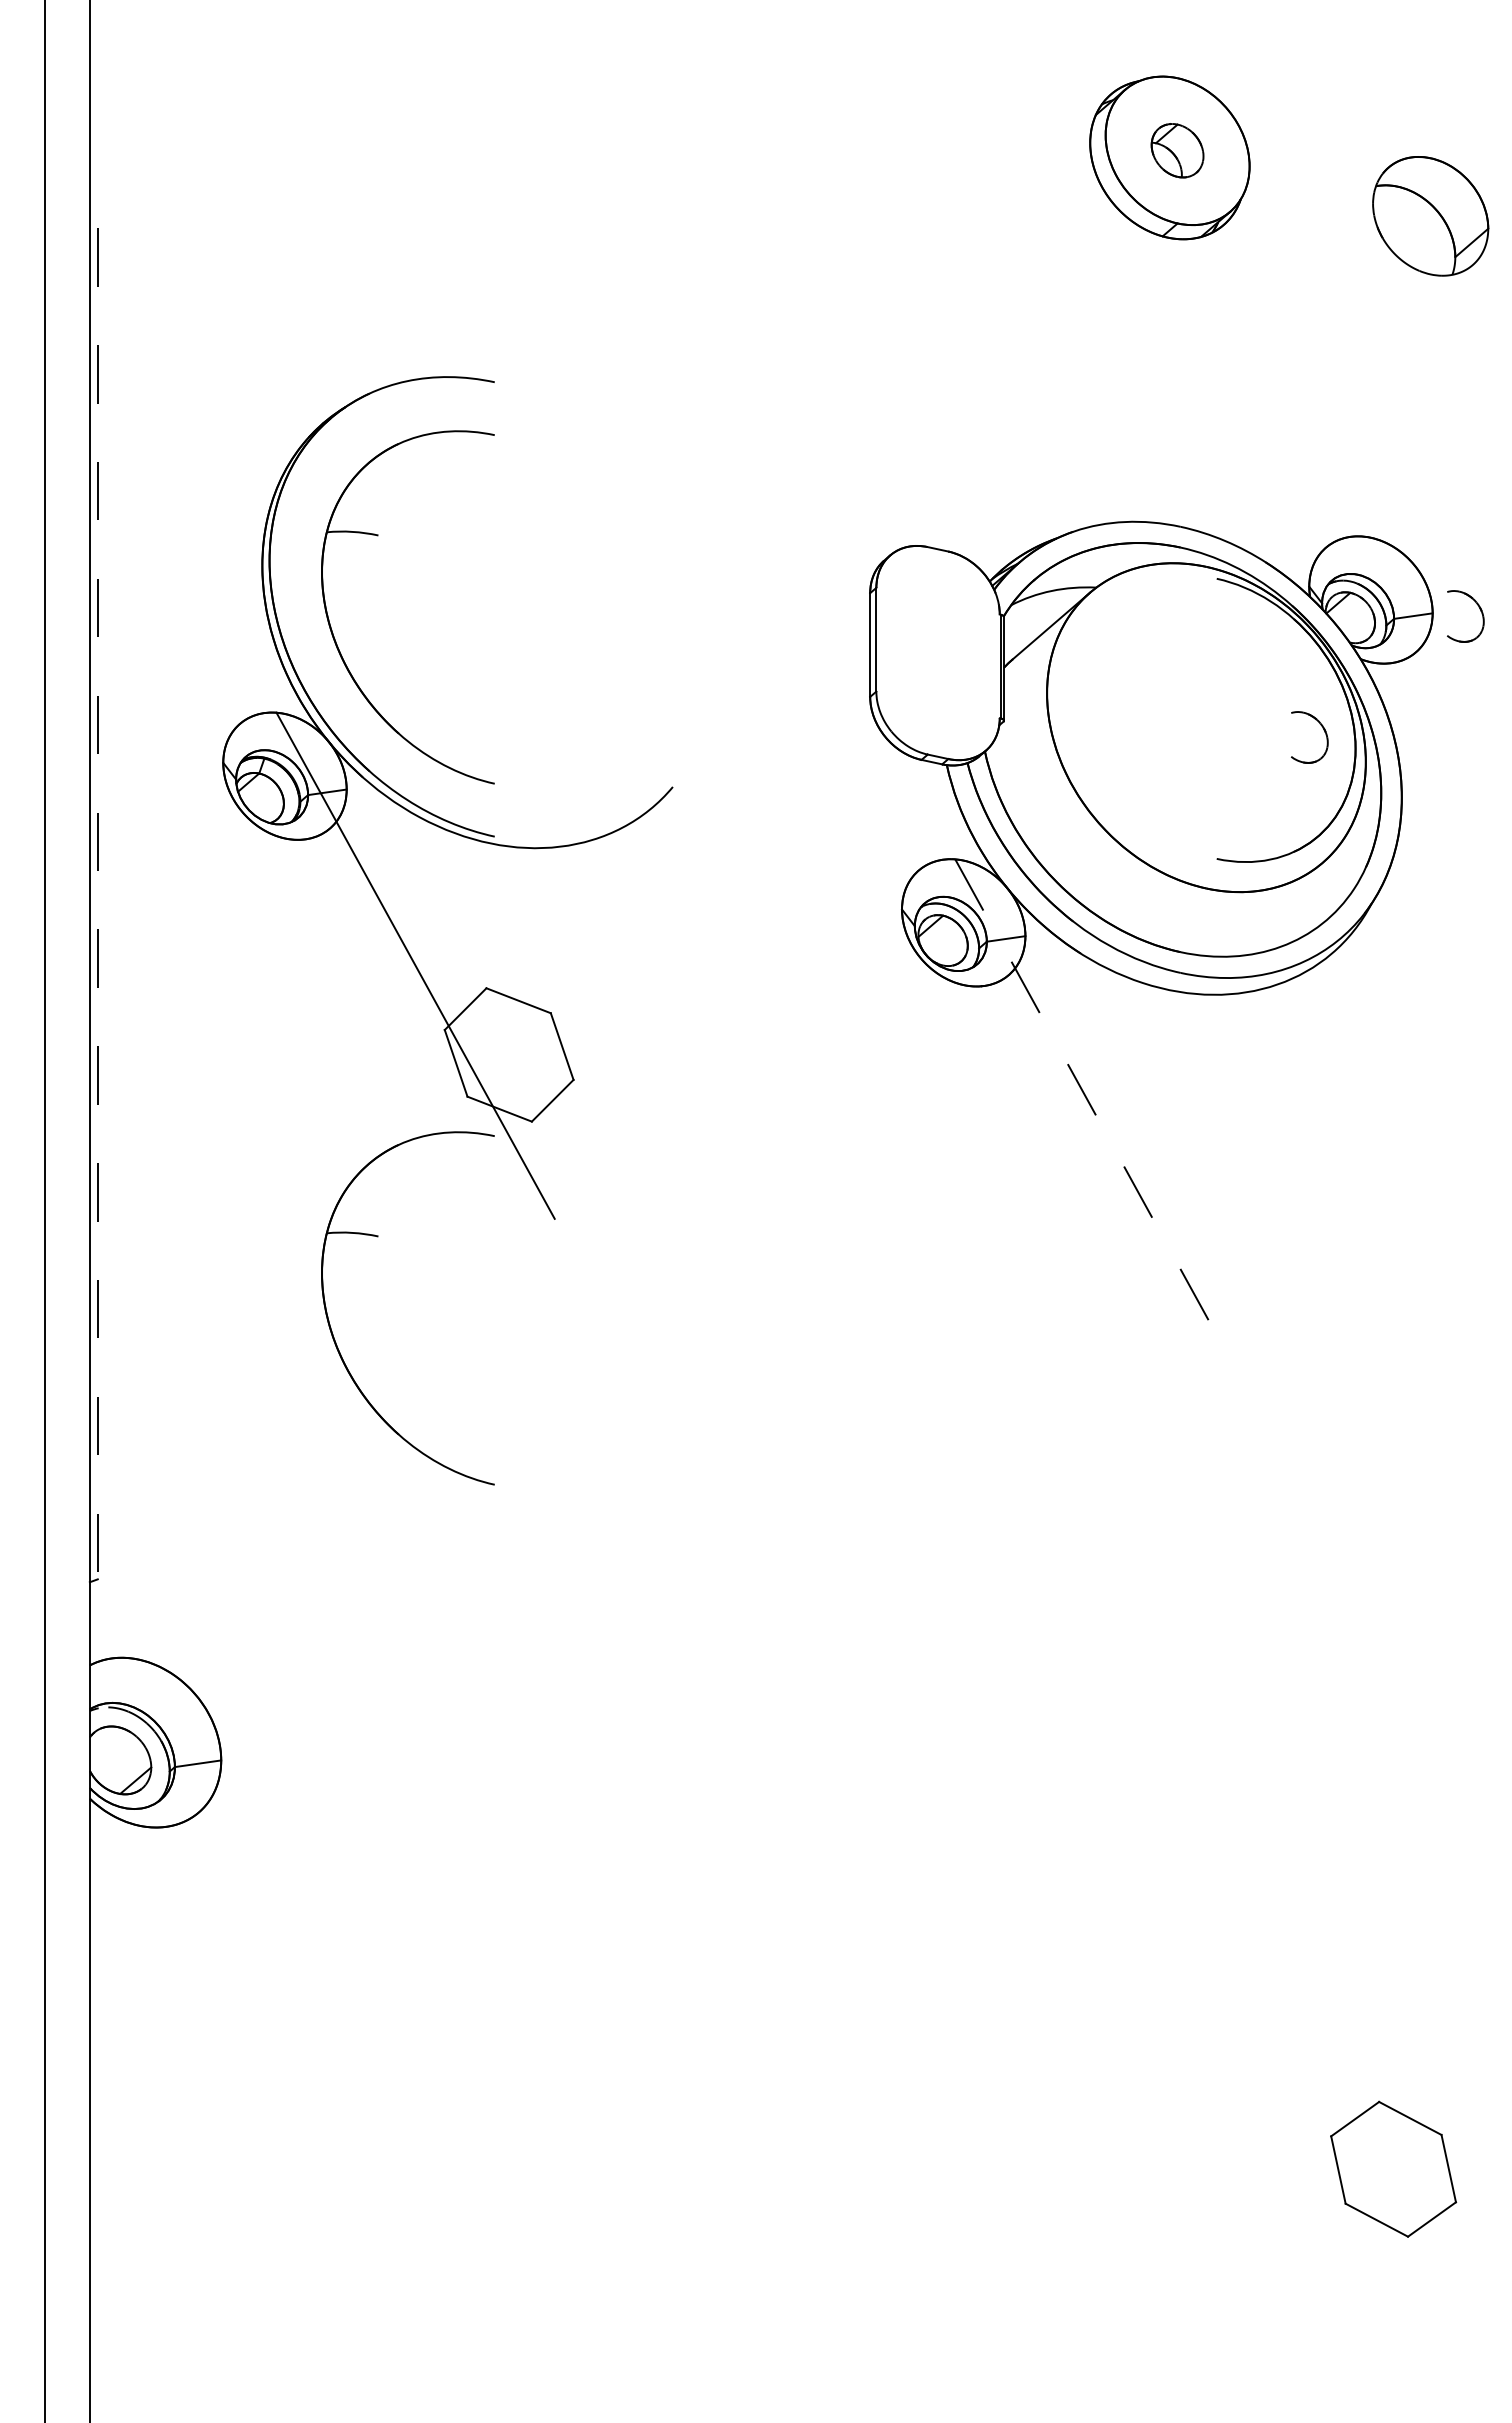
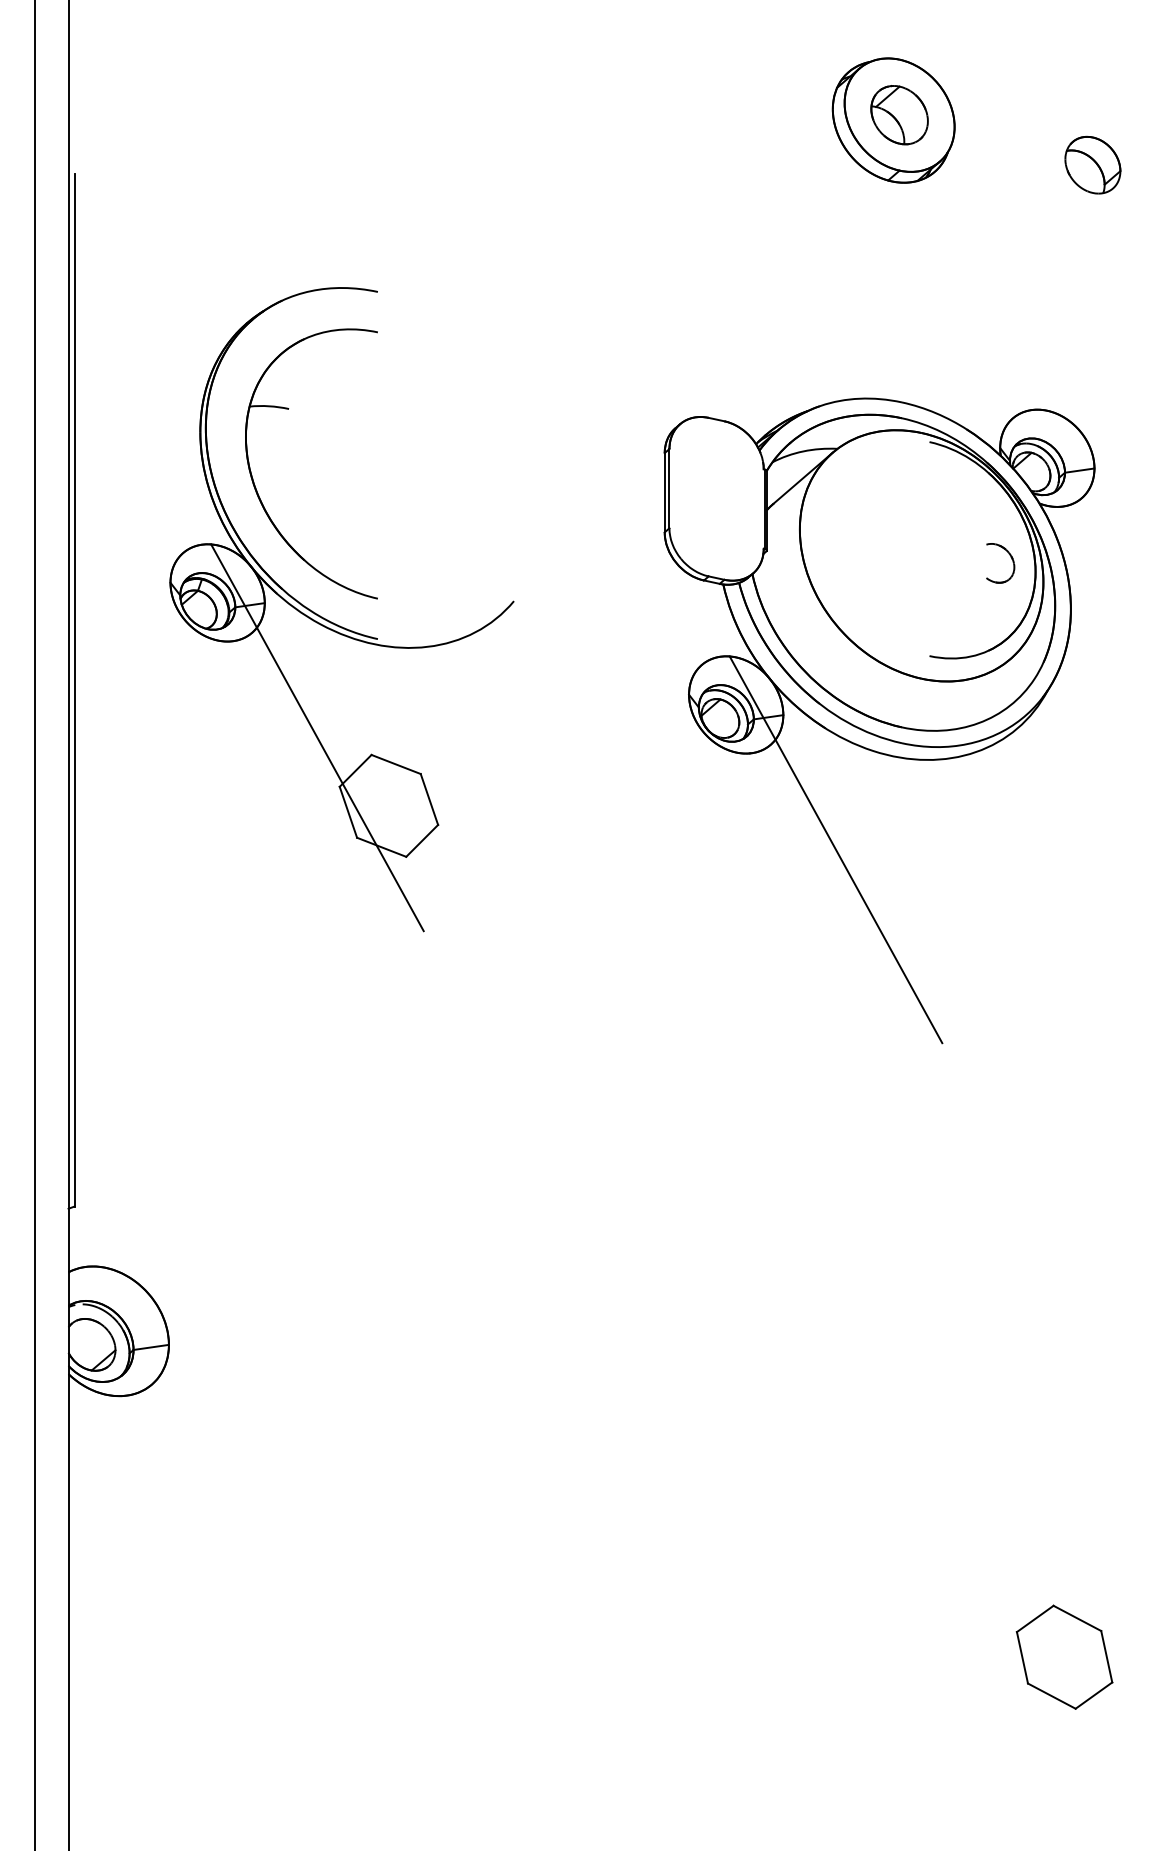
part: (1177, 150) -> (899, 114), size x1.43
part: (1430, 216) -> (1092, 165), size x0.62
part: (1479, 609) -> (1130, 465), removed
line: (97, 904) -> (74, 690), dashed -> solid
line: (1094, 1112) -> (836, 849), dashed -> solid
part: (378, 1237) -> (289, 945), removed

